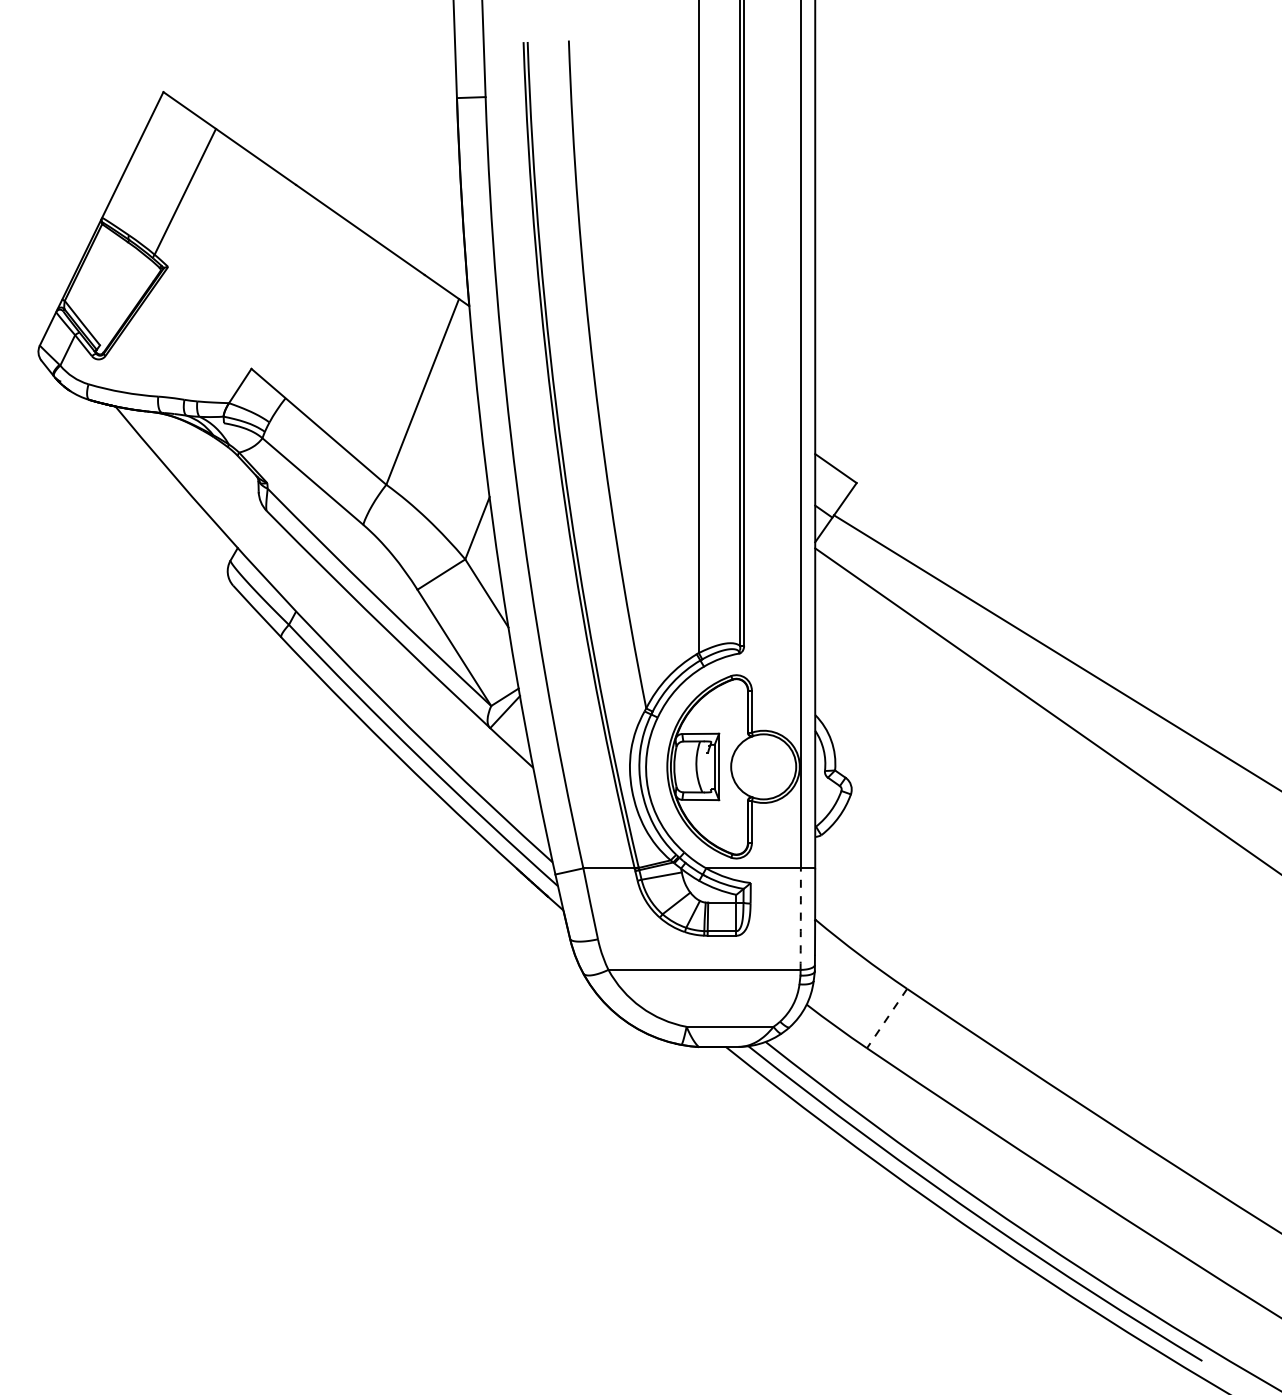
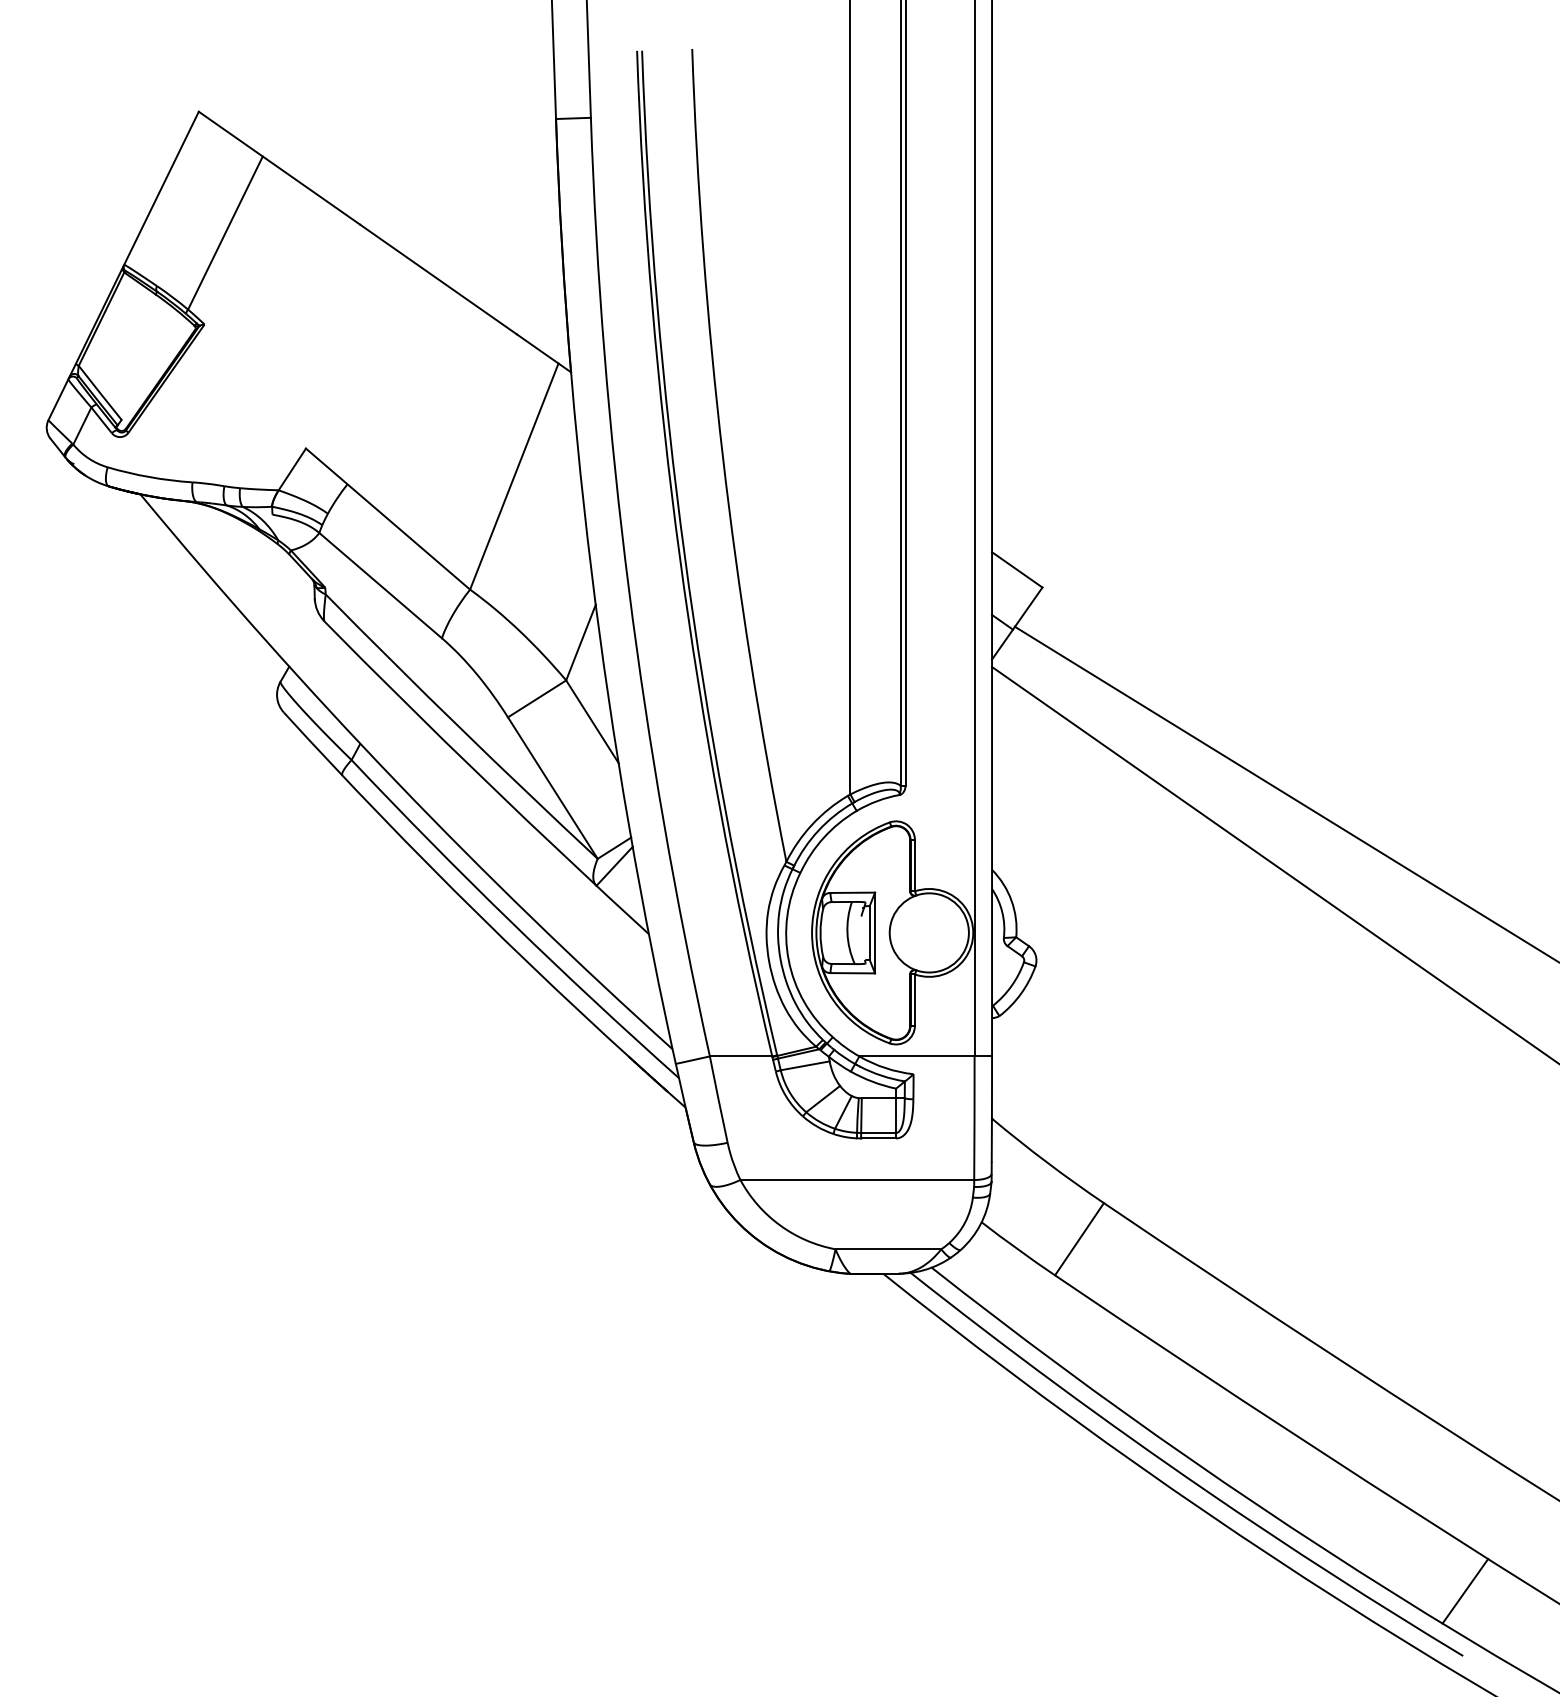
arc: (800, 919) -> (974, 1118), dashed -> solid
line: (887, 1018) -> (1079, 1239), dashed -> solid
line: (1204, 1308) -> (1465, 1591), added

